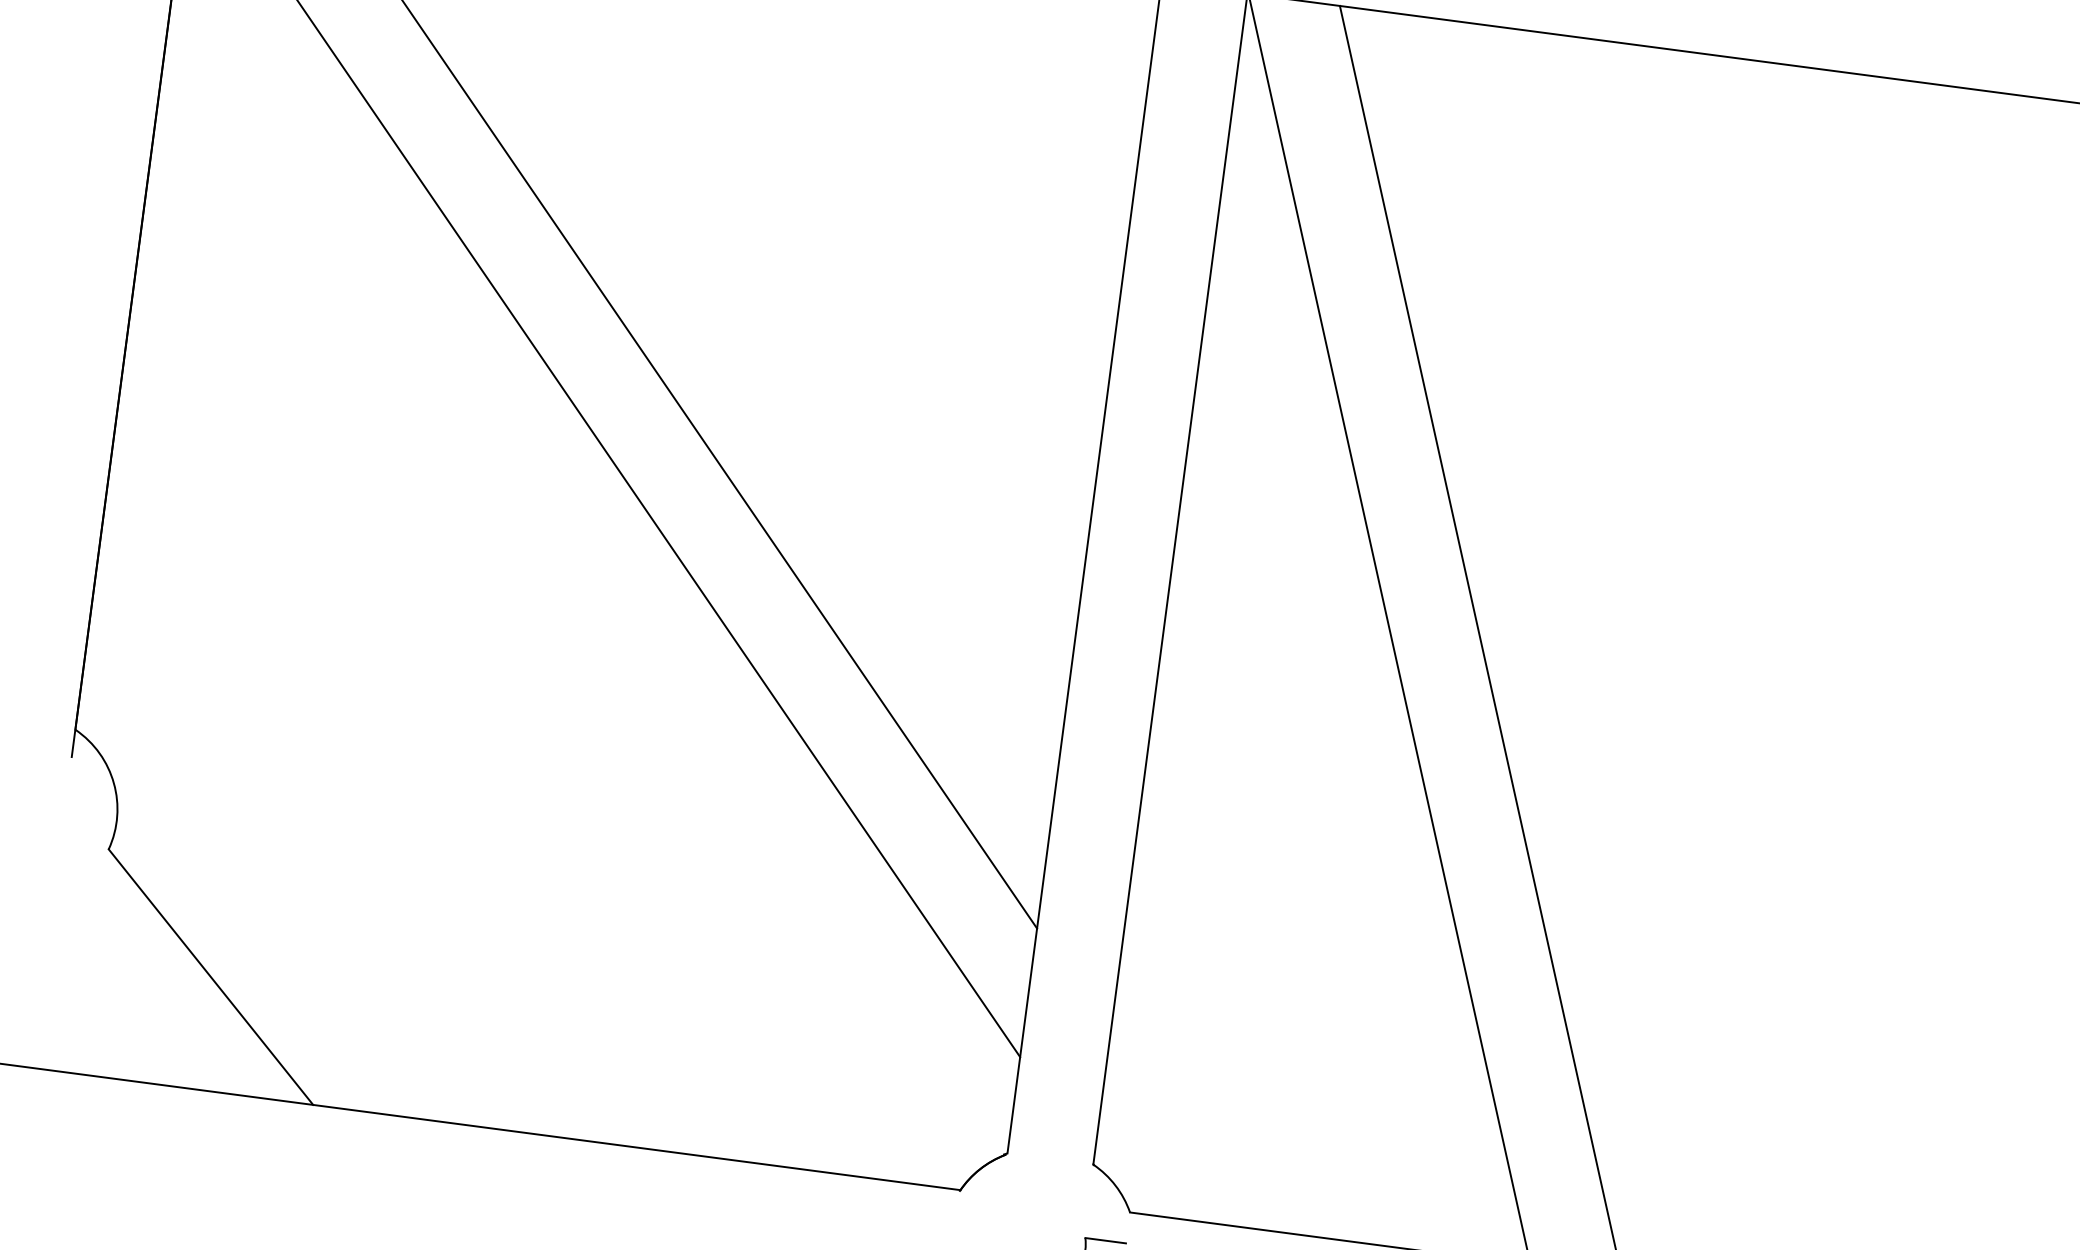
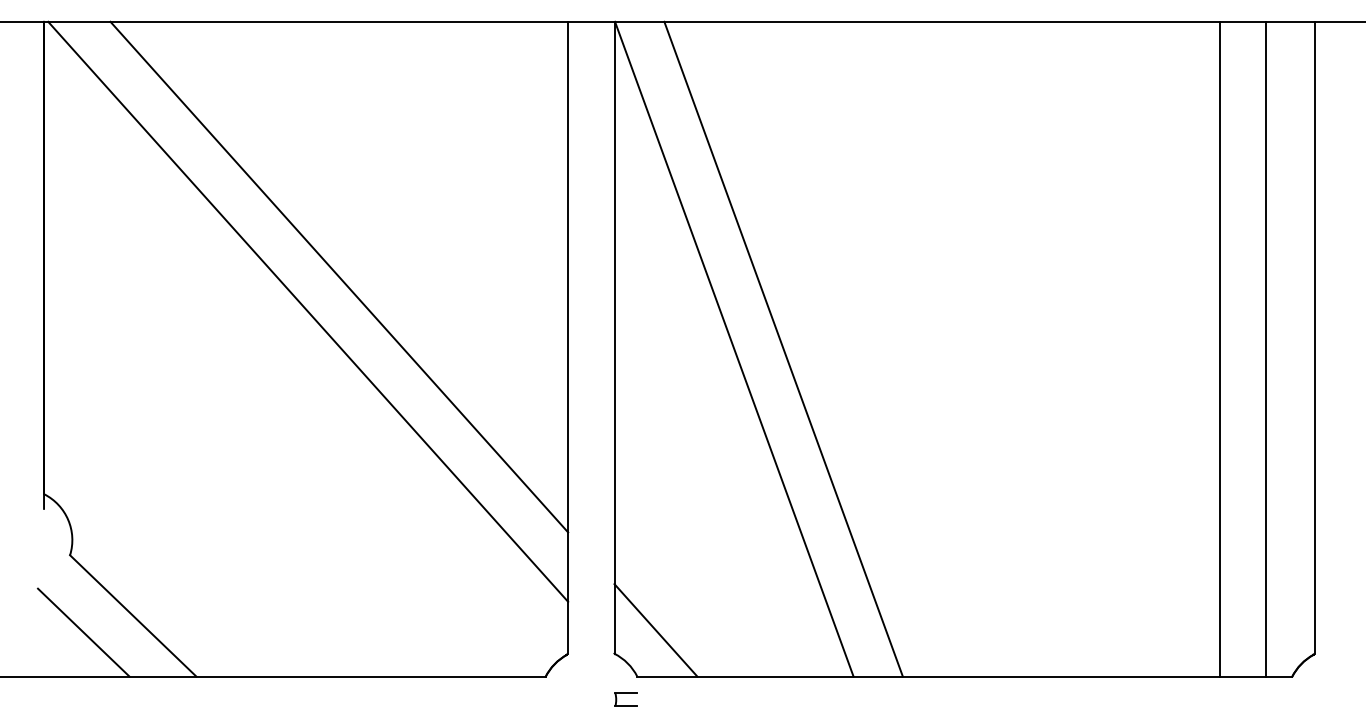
line: (114, 995) -> (83, 632), added
line: (1174, 1131) -> (655, 630), added

